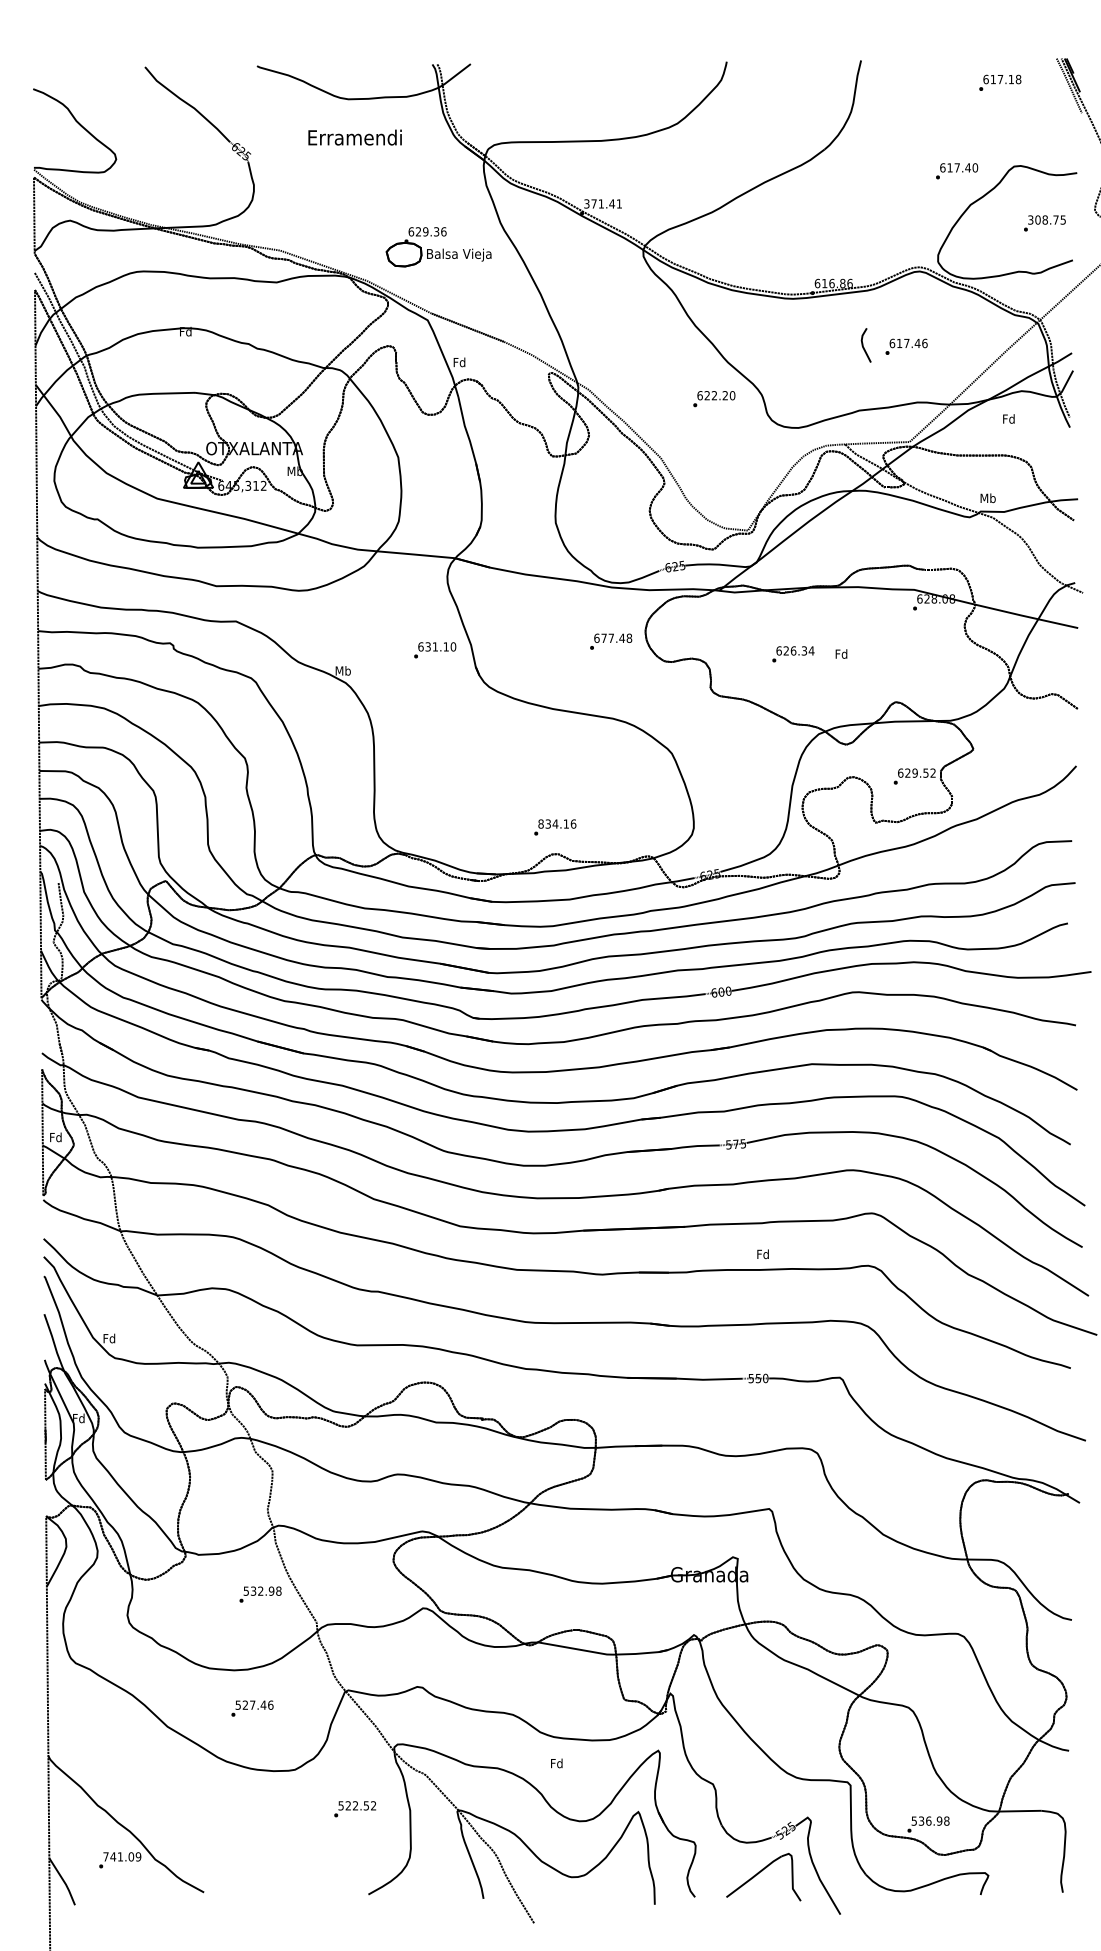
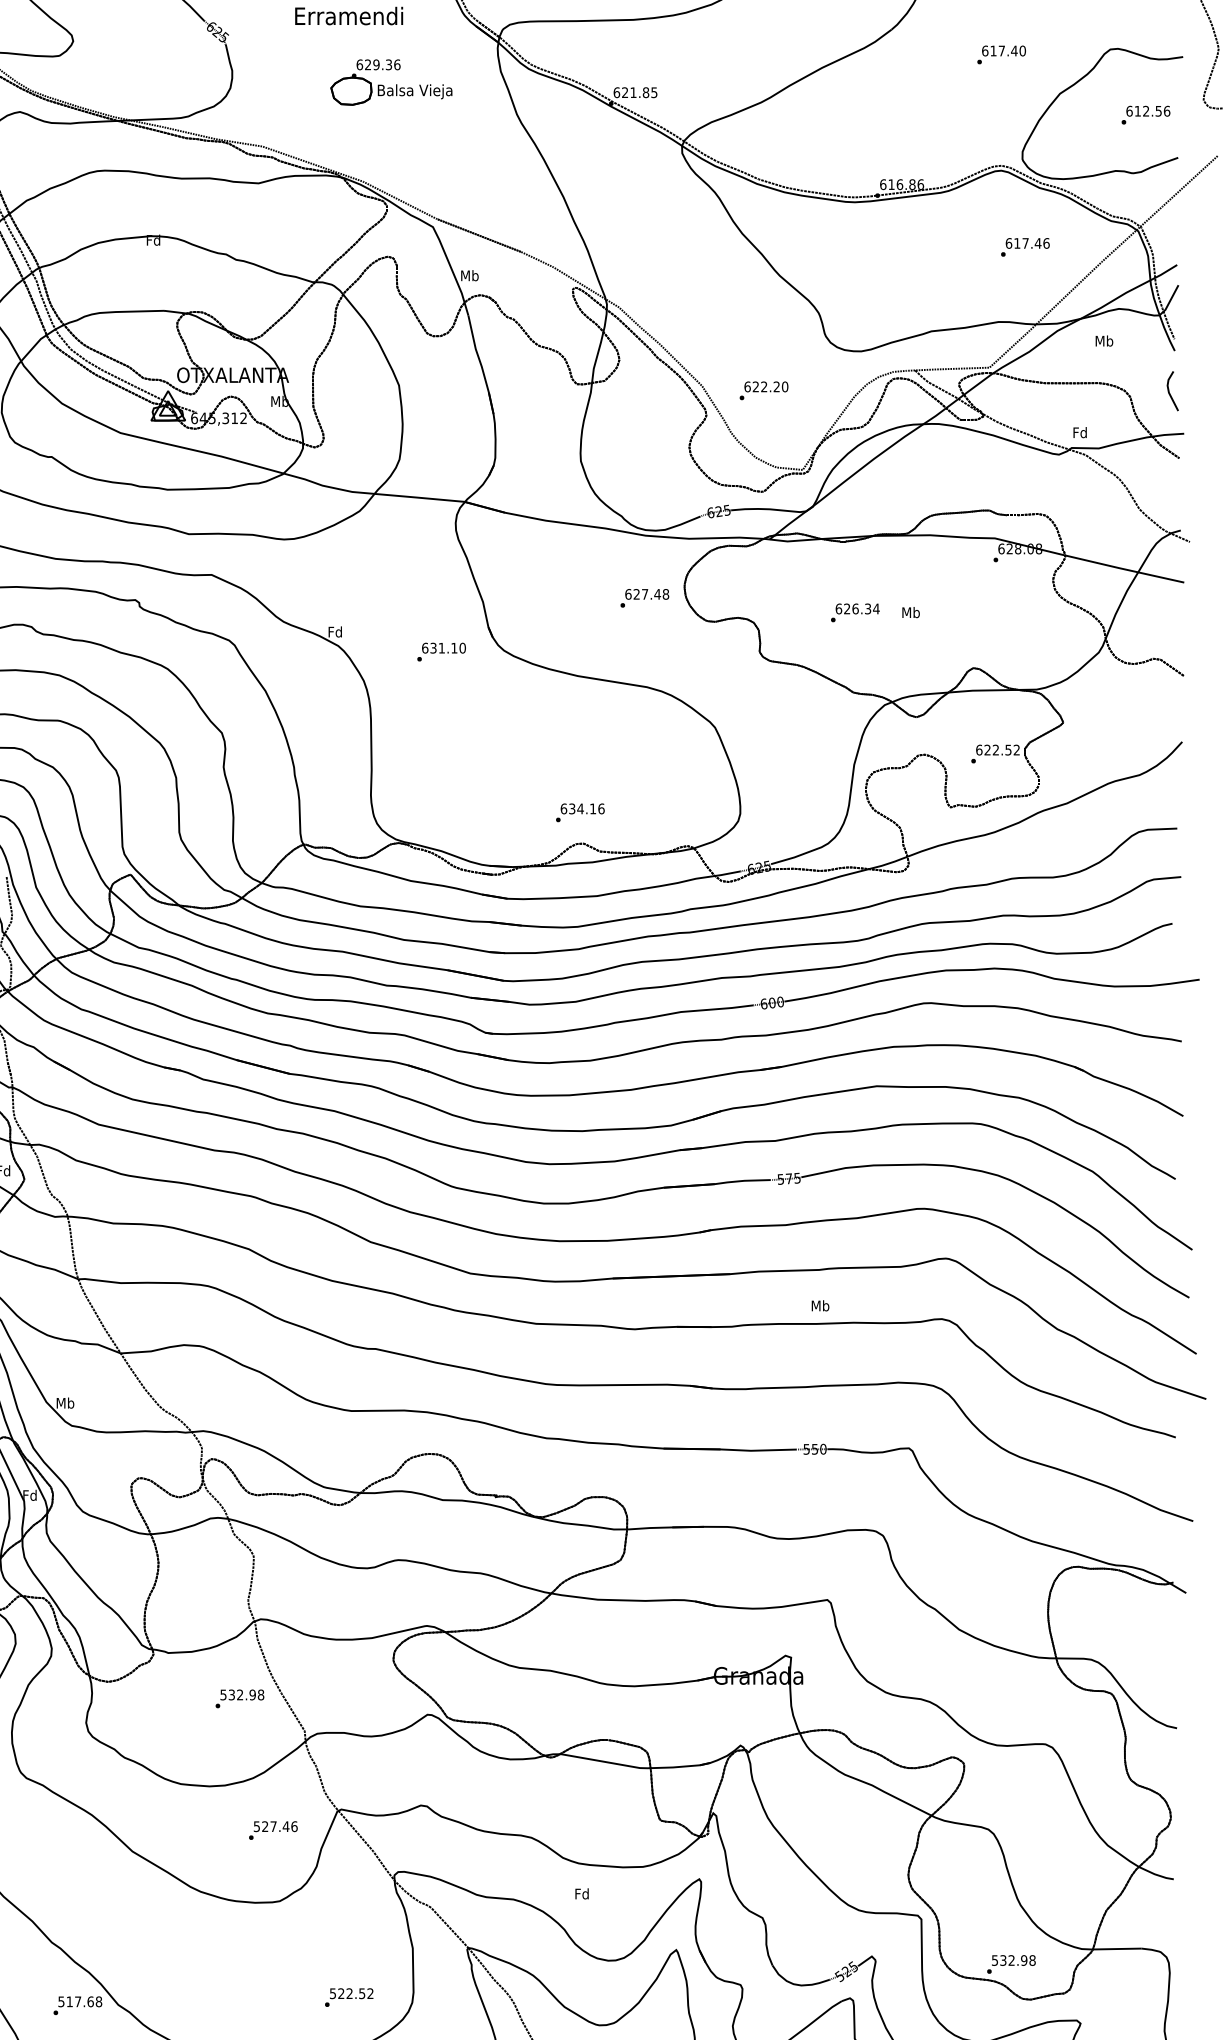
text: (957, 171) -> (1002, 55), moved
text: (602, 203) -> (634, 92), 371.41 -> 621.85
text: (1047, 219) -> (1148, 110), 308.75 -> 612.56
part: (438, 247) -> (391, 82), moved
line: (863, 345) -> (1169, 391), moved
text: (906, 346) -> (1025, 246), moved
text: (459, 362) -> (469, 275), Fd -> Mb
text: (714, 399) -> (764, 391), moved
text: (1008, 418) -> (1103, 340), Fd -> Mb
text: (987, 498) -> (1079, 432), Mb -> Fd
text: (603, 637) -> (636, 593), 677.48 -> 627.48
text: (435, 650) -> (441, 652), moved
text: (841, 653) -> (910, 611), Fd -> Mb
text: (342, 670) -> (334, 631), Mb -> Fd
text: (914, 772) -> (995, 749), 629.52 -> 622.52
text: (540, 823) -> (563, 808), 834.16 -> 634.16
text: (762, 1254) -> (819, 1306), Fd -> Mb
text: (109, 1338) -> (65, 1403), Fd -> Mb
text: (252, 1708) -> (273, 1830), moved
text: (354, 1809) -> (348, 1997), moved
text: (928, 1820) -> (1011, 1959), 536.98 -> 532.98
text: (122, 1856) -> (80, 2001), 741.09 -> 517.68

